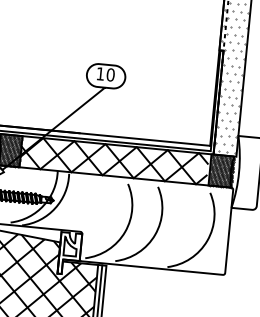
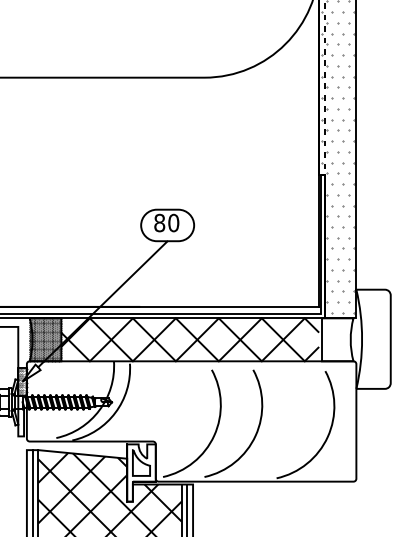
text: (100, 73) -> (159, 222), 10 -> 80
hatch: (221, 171) -> (337, 340), removed

